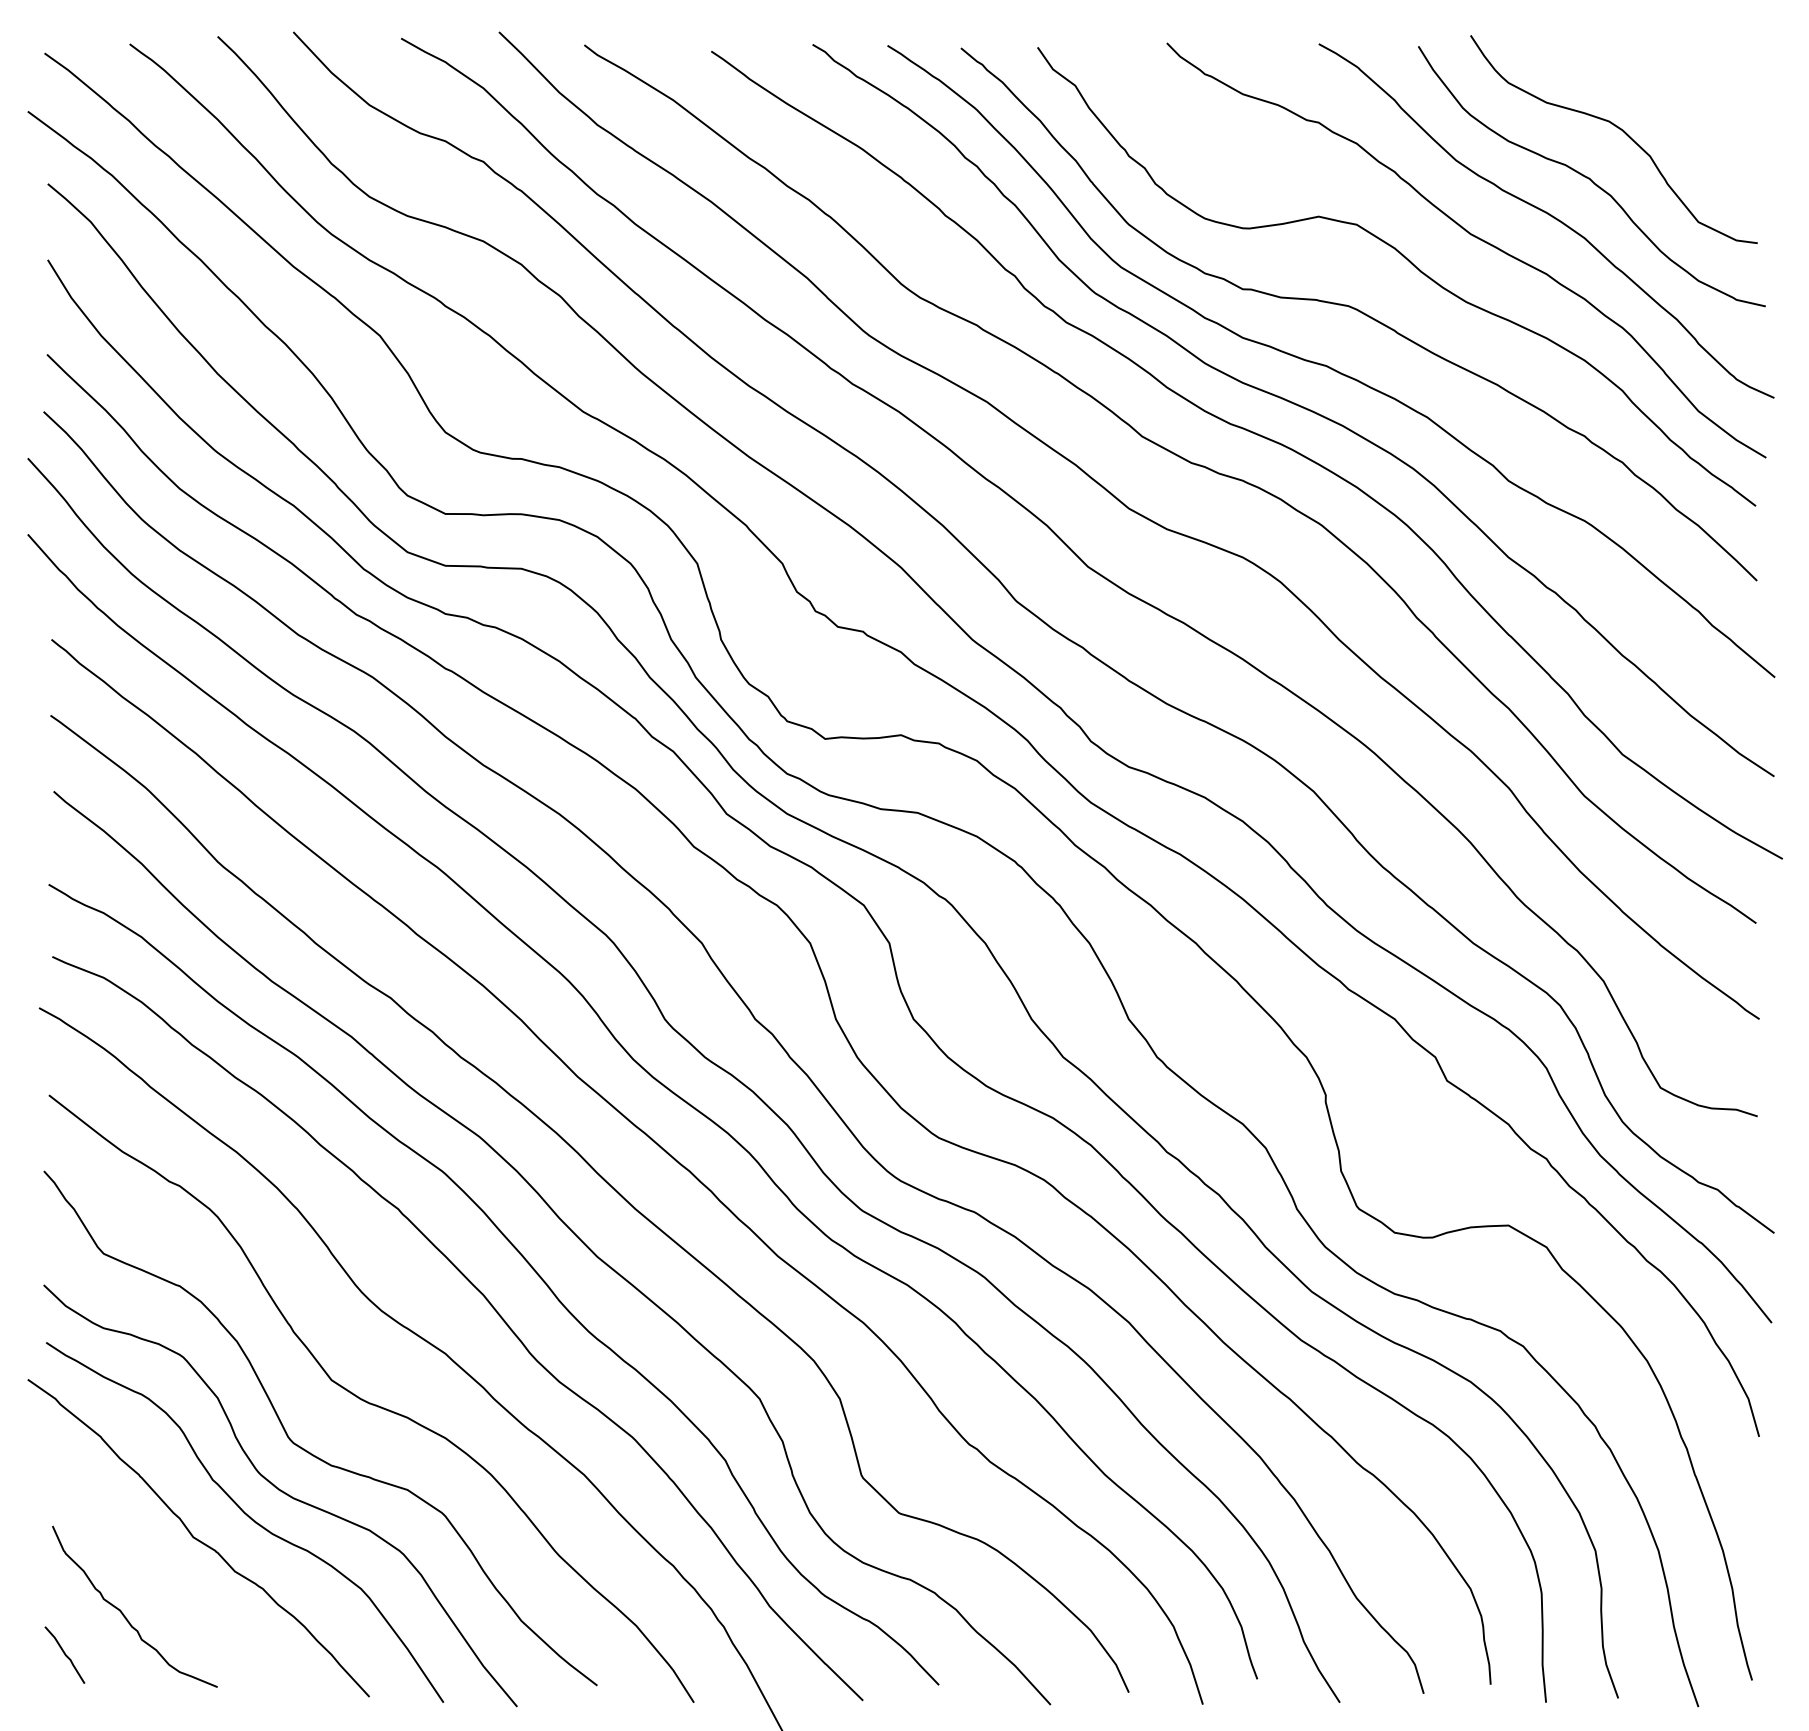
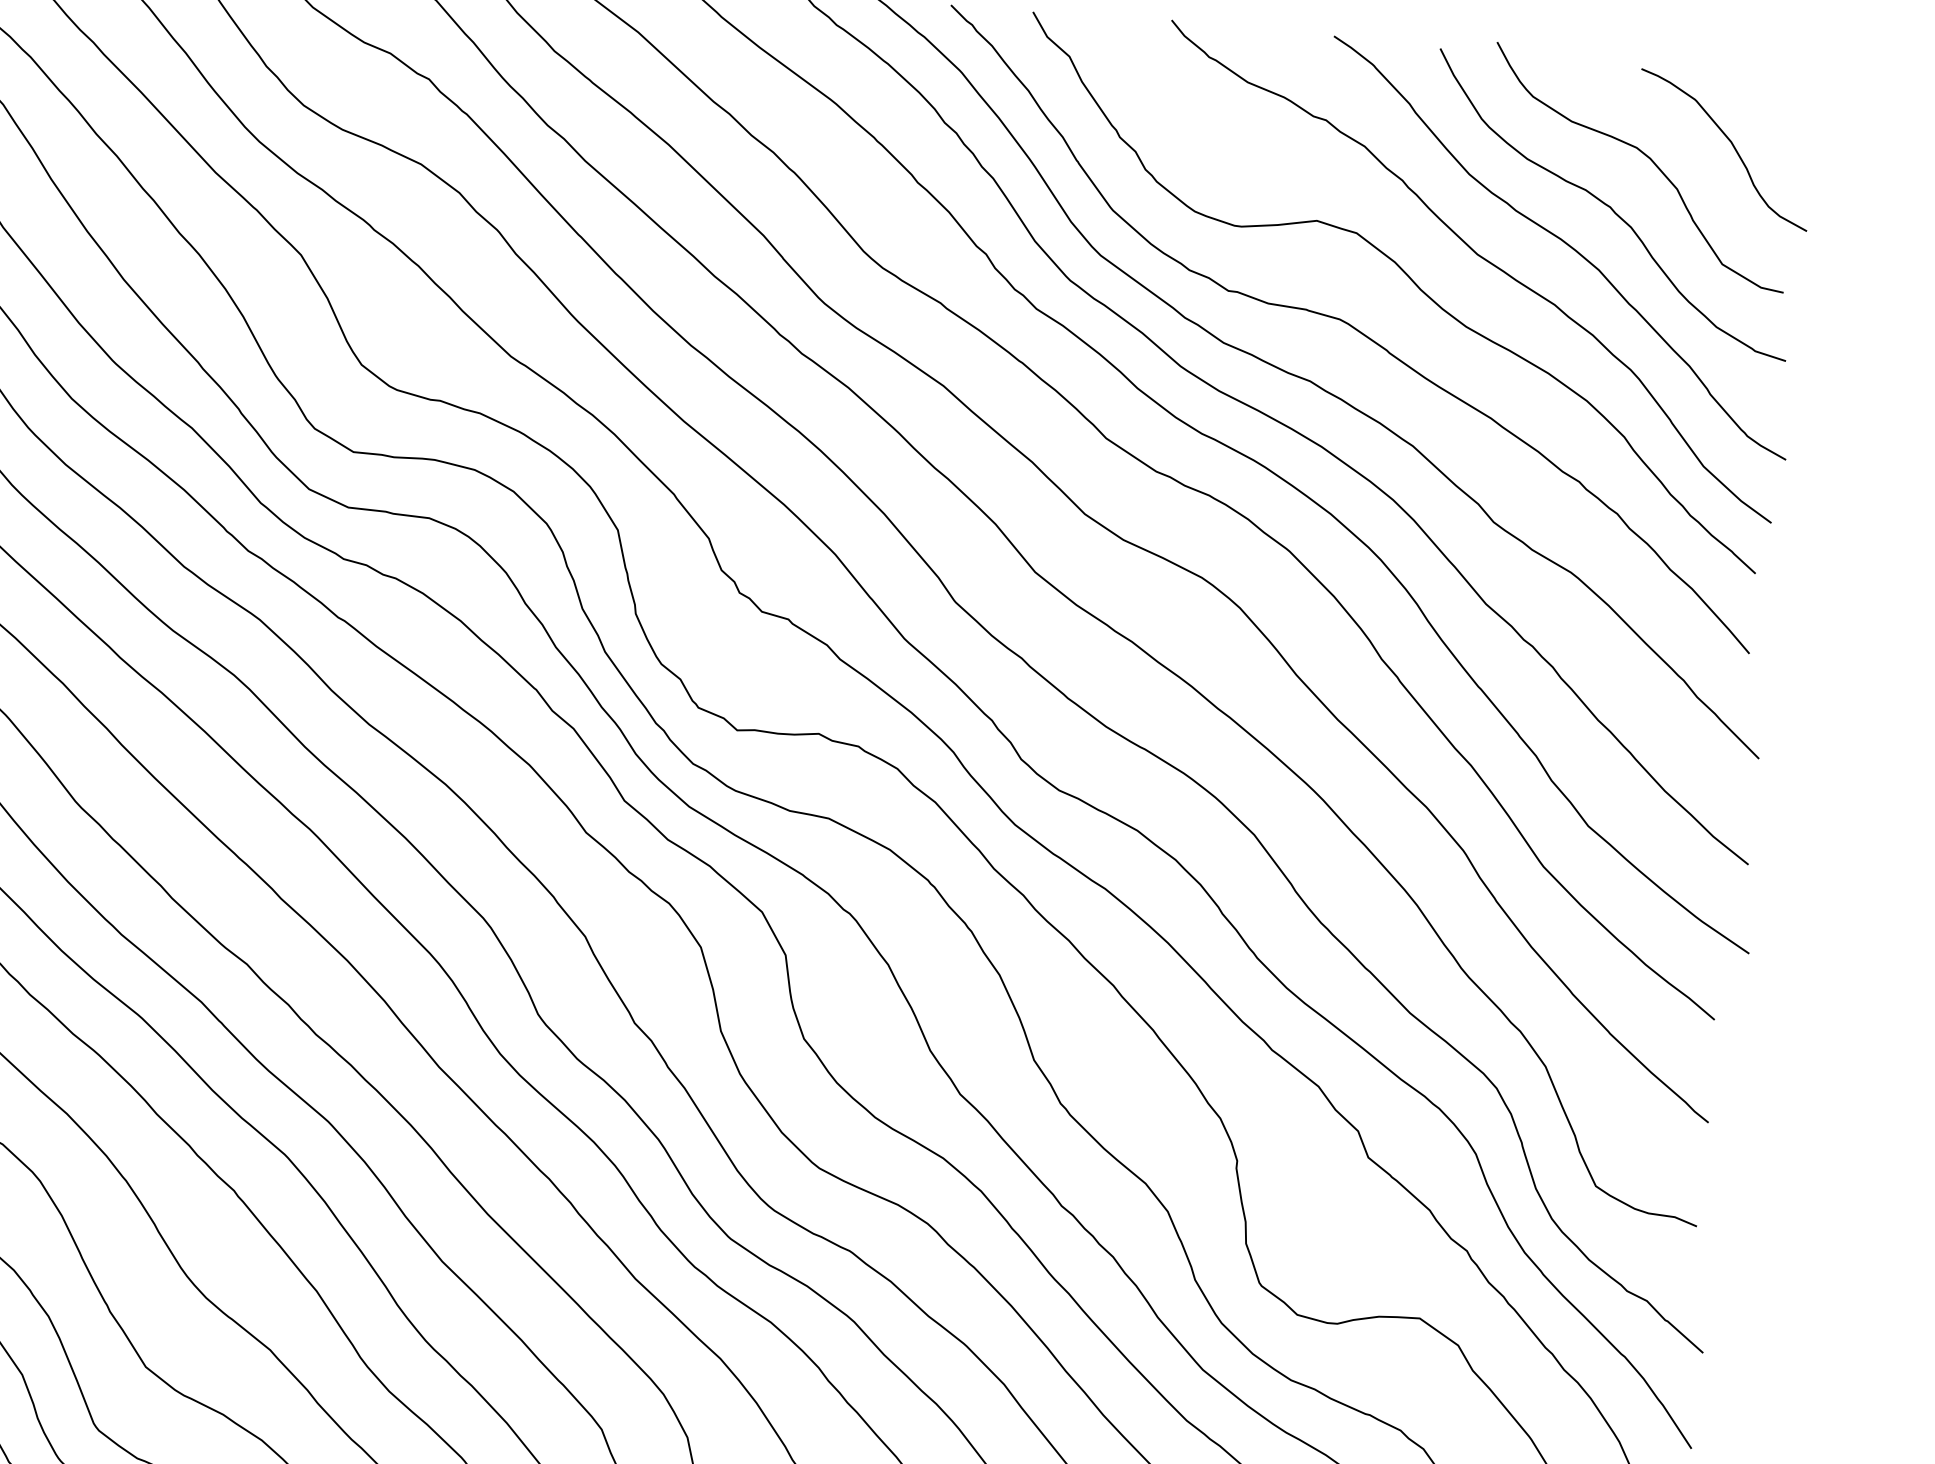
curve: (1696, 110) -> (1731, 144), added

